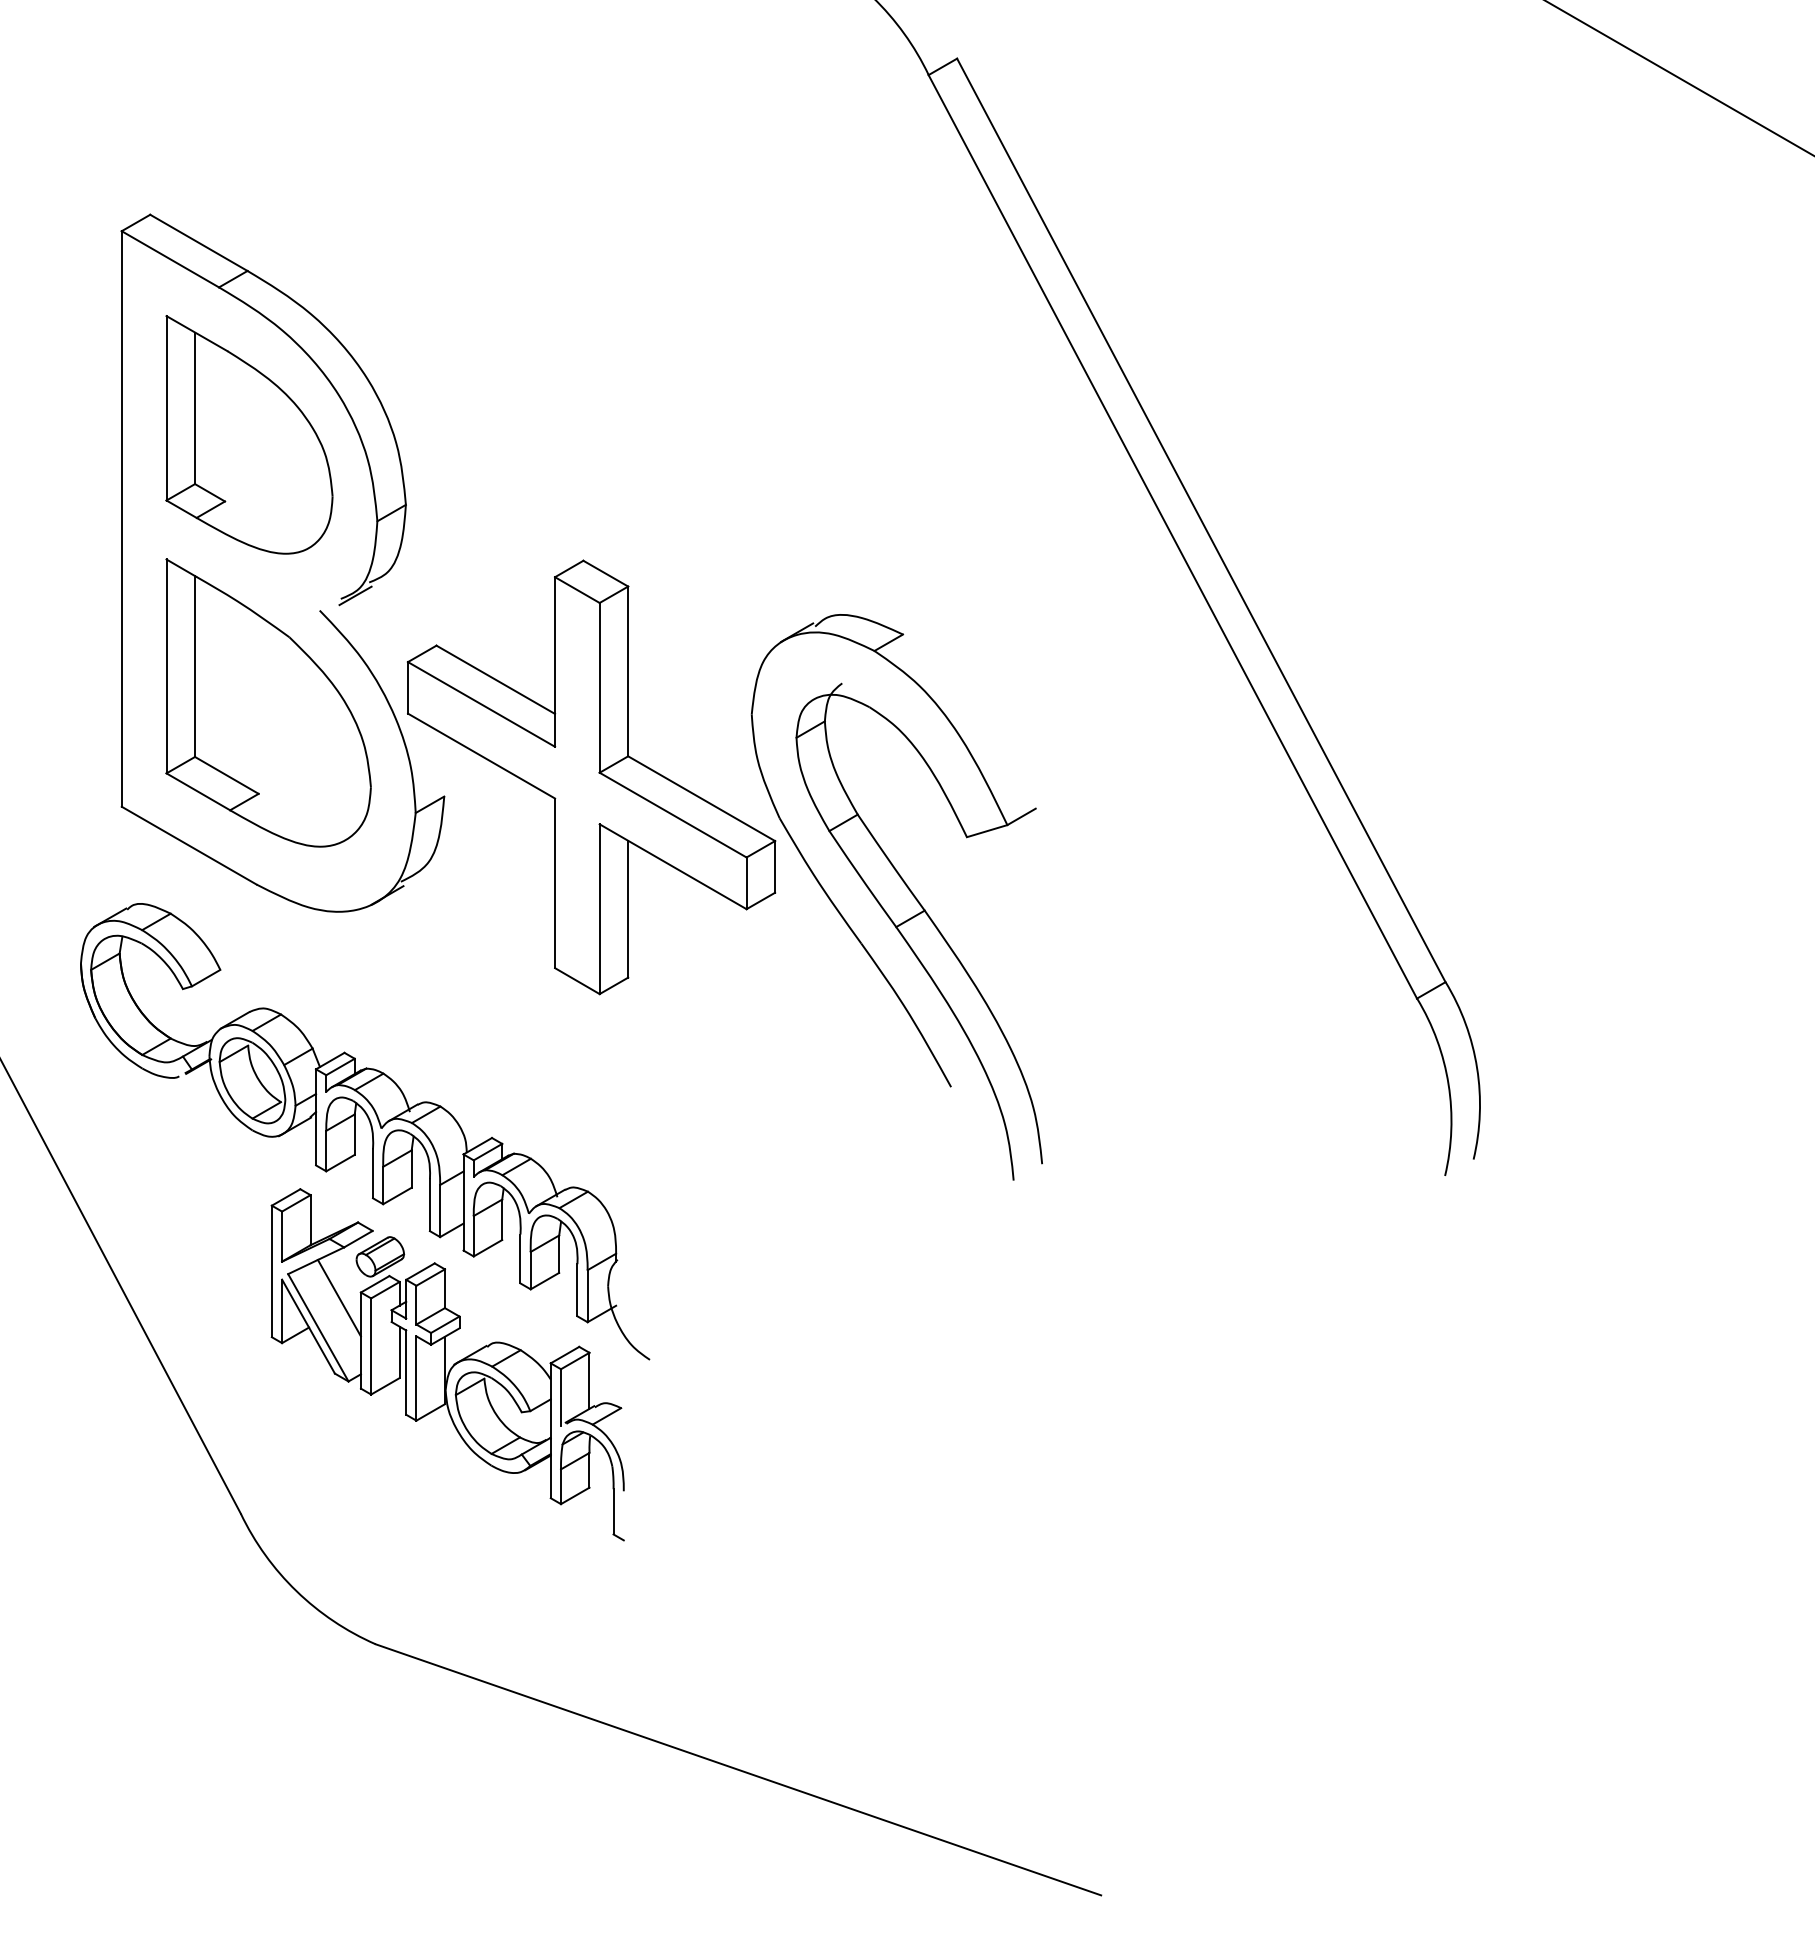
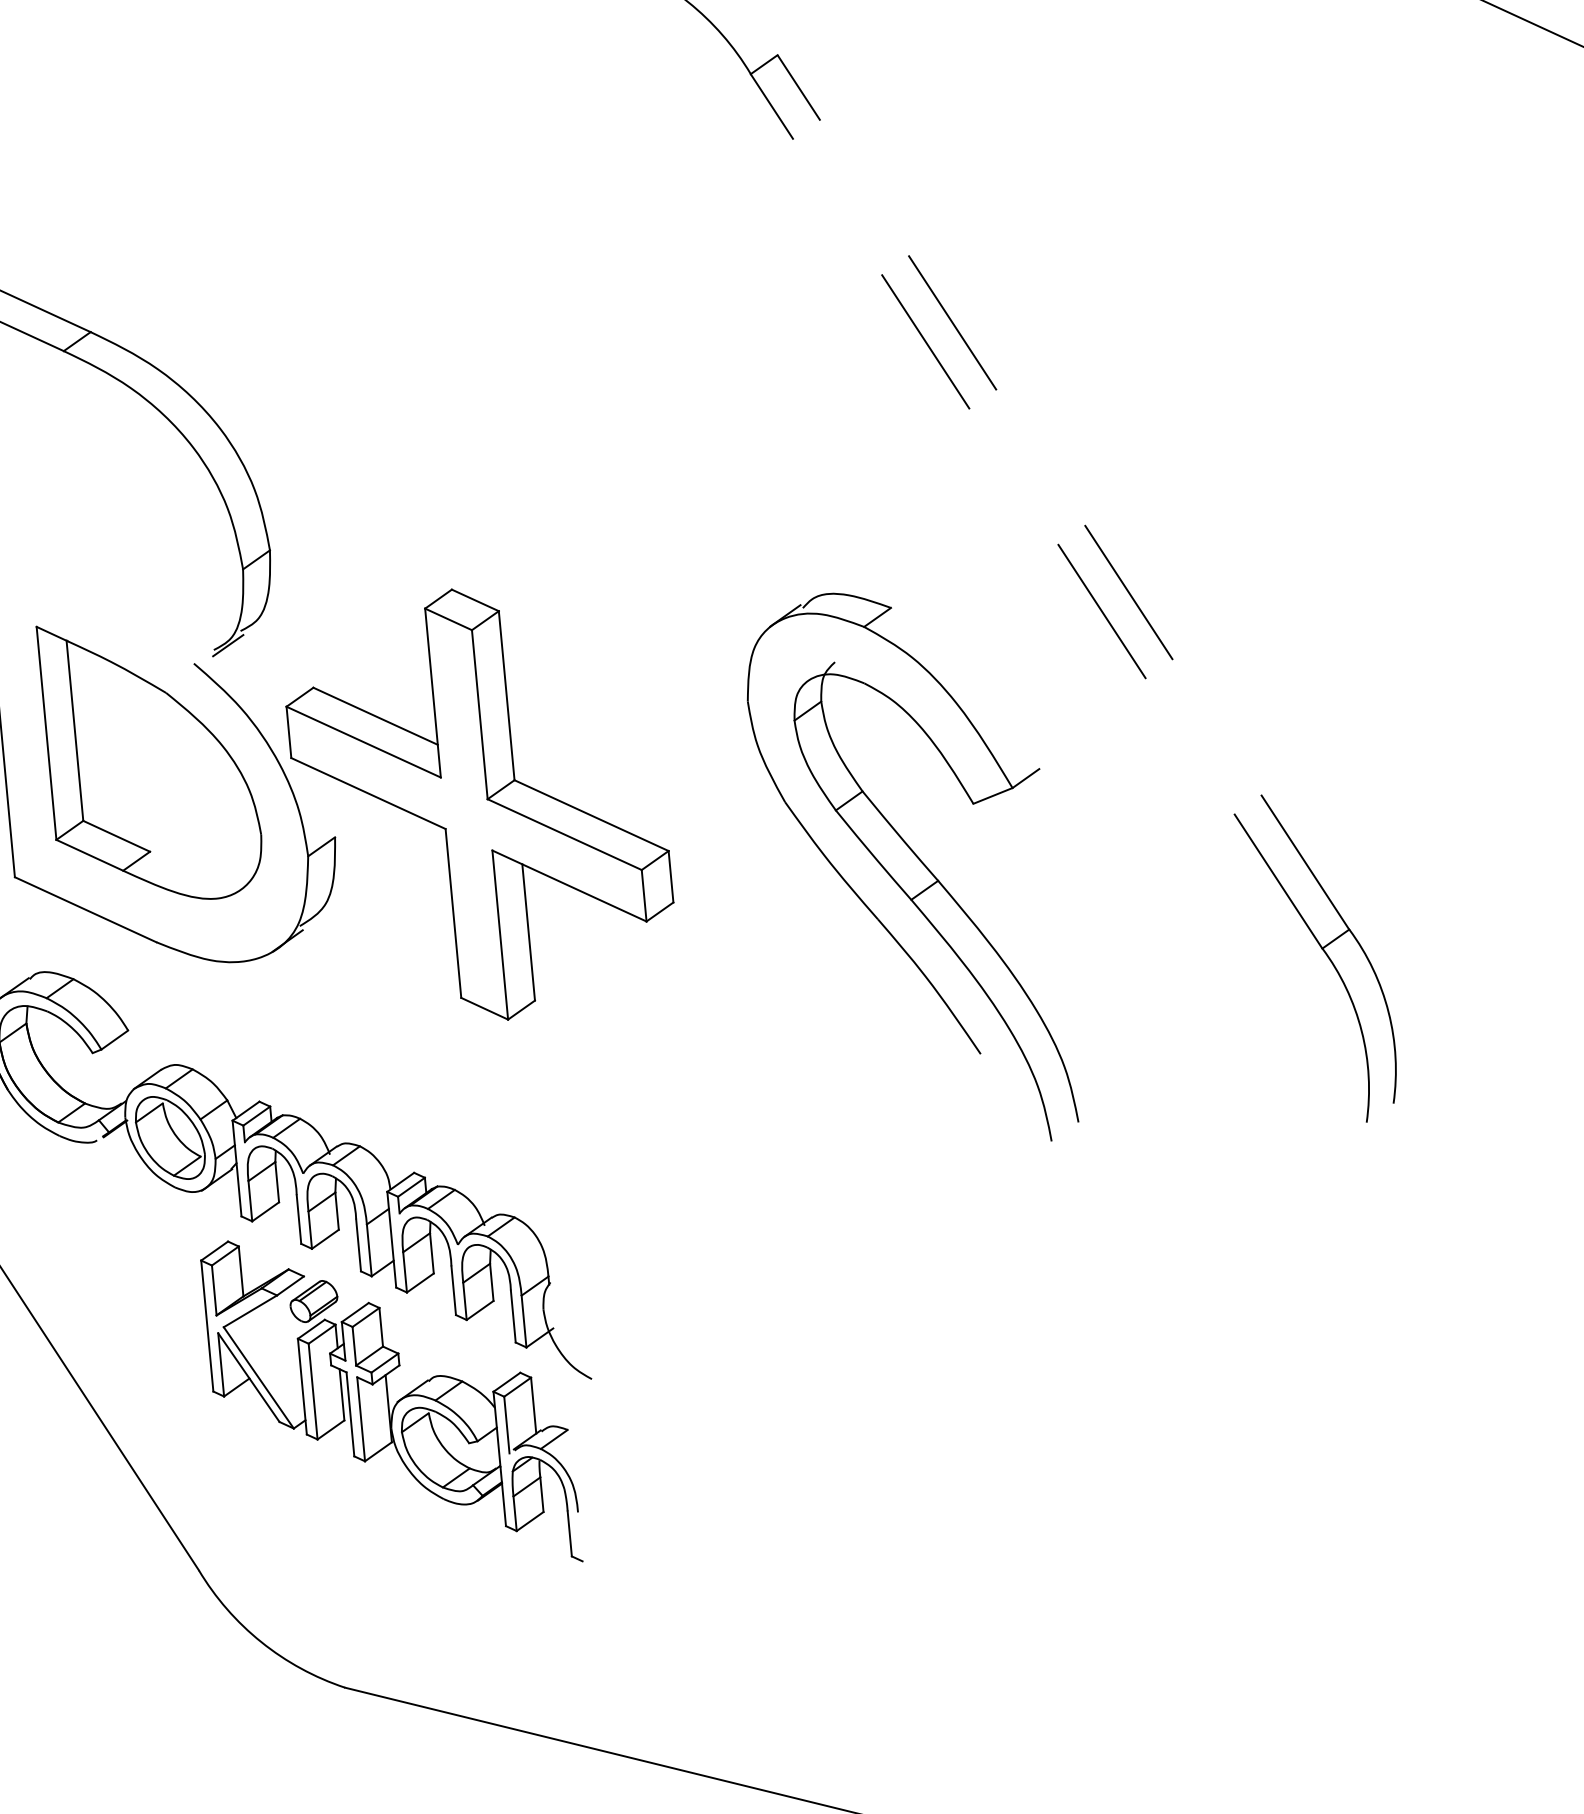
part: (249, 434) -> (107, 494), removed
line: (1201, 519) -> (1063, 491), solid -> dashed
line: (1172, 536) -> (1036, 511), solid -> dashed
part: (896, 897) -> (908, 870), moved
line: (338, 1297) -> (276, 1345), removed

